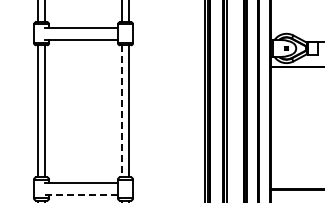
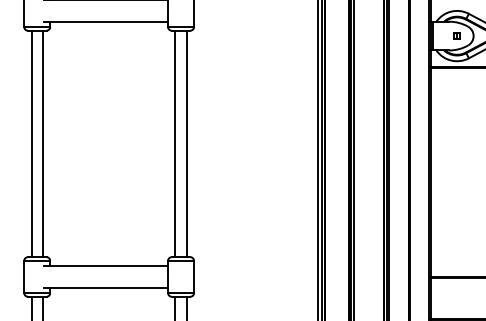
line: (122, 111) -> (175, 144), dashed -> solid
line: (82, 195) -> (107, 288), dashed -> solid

